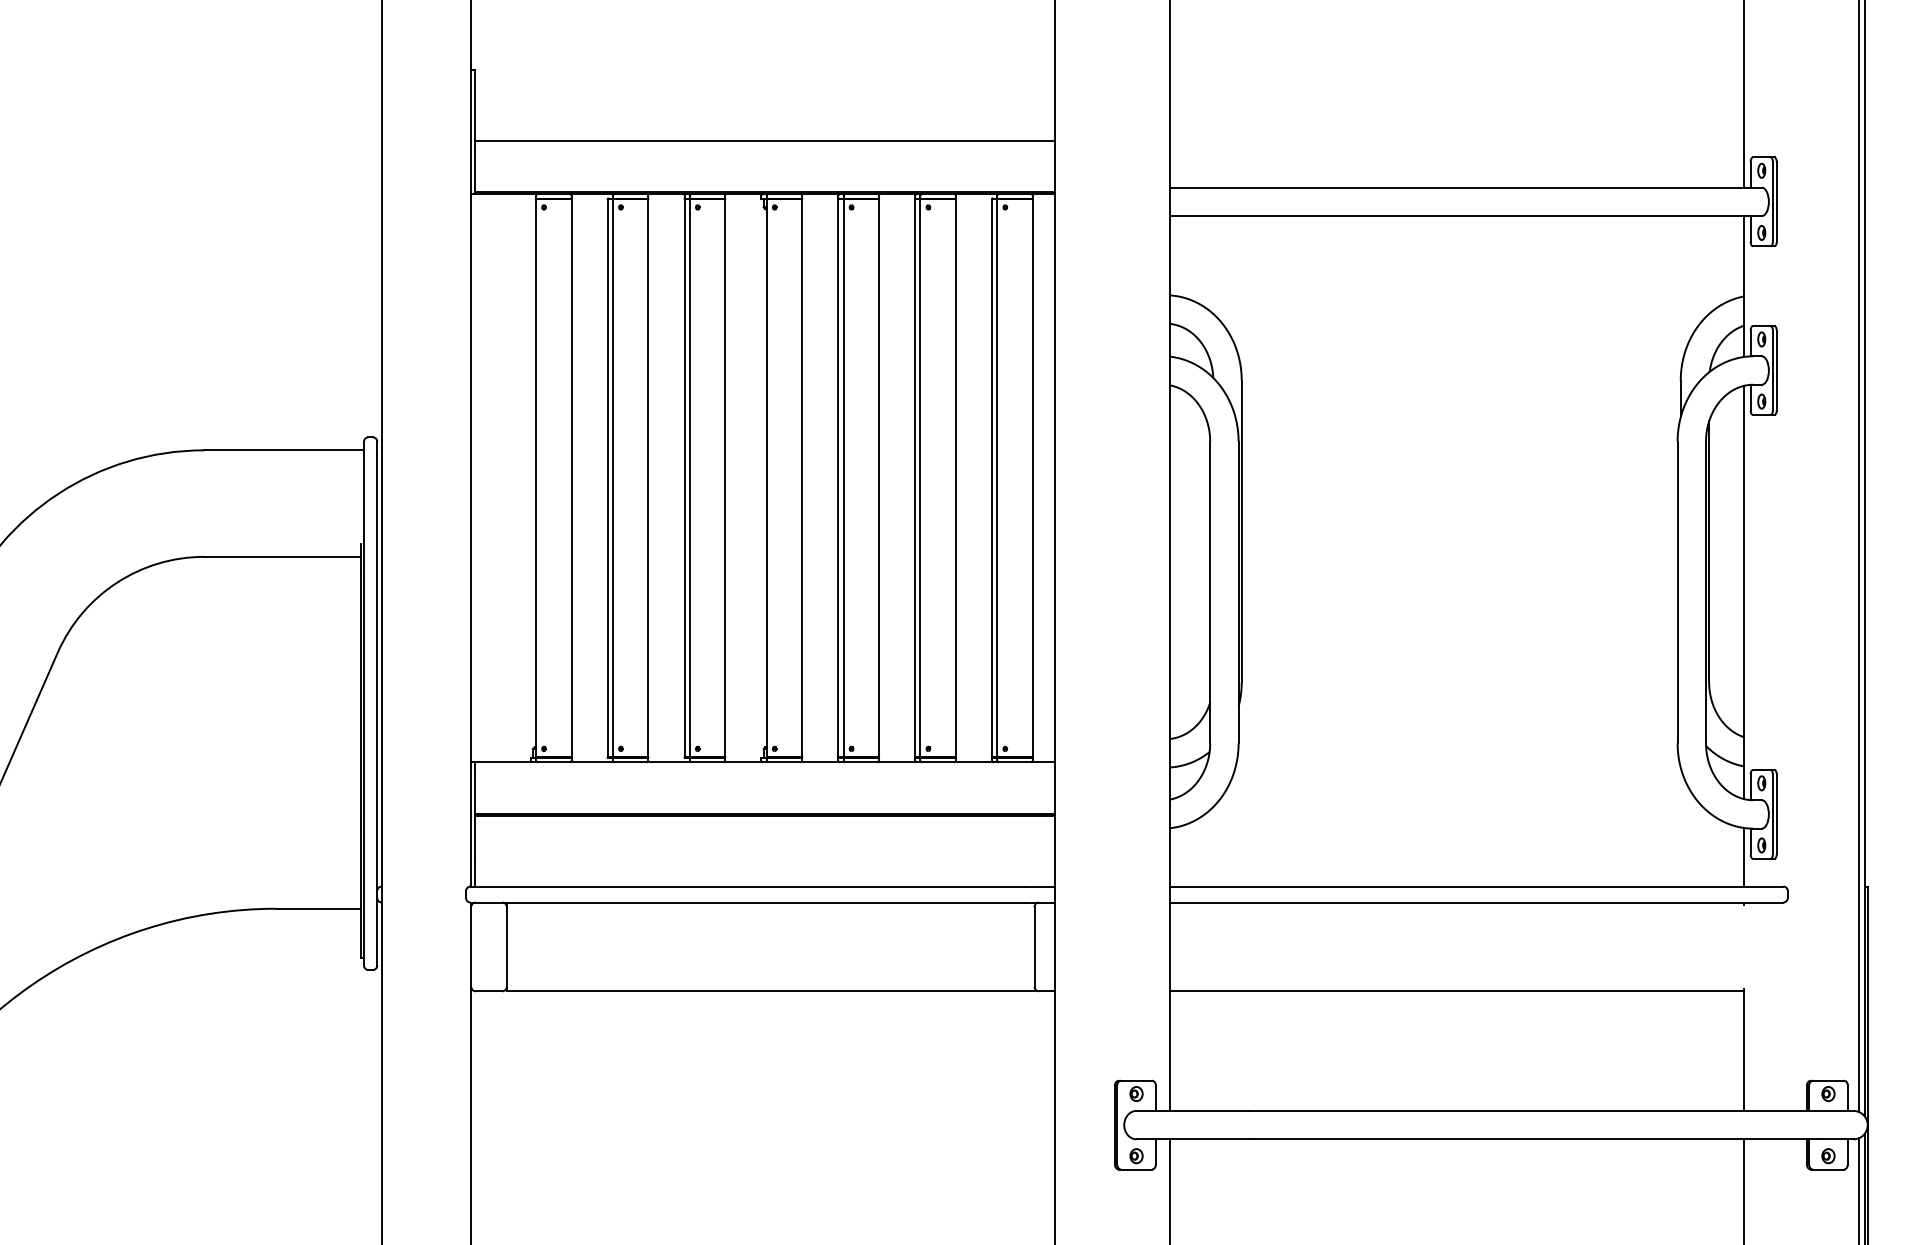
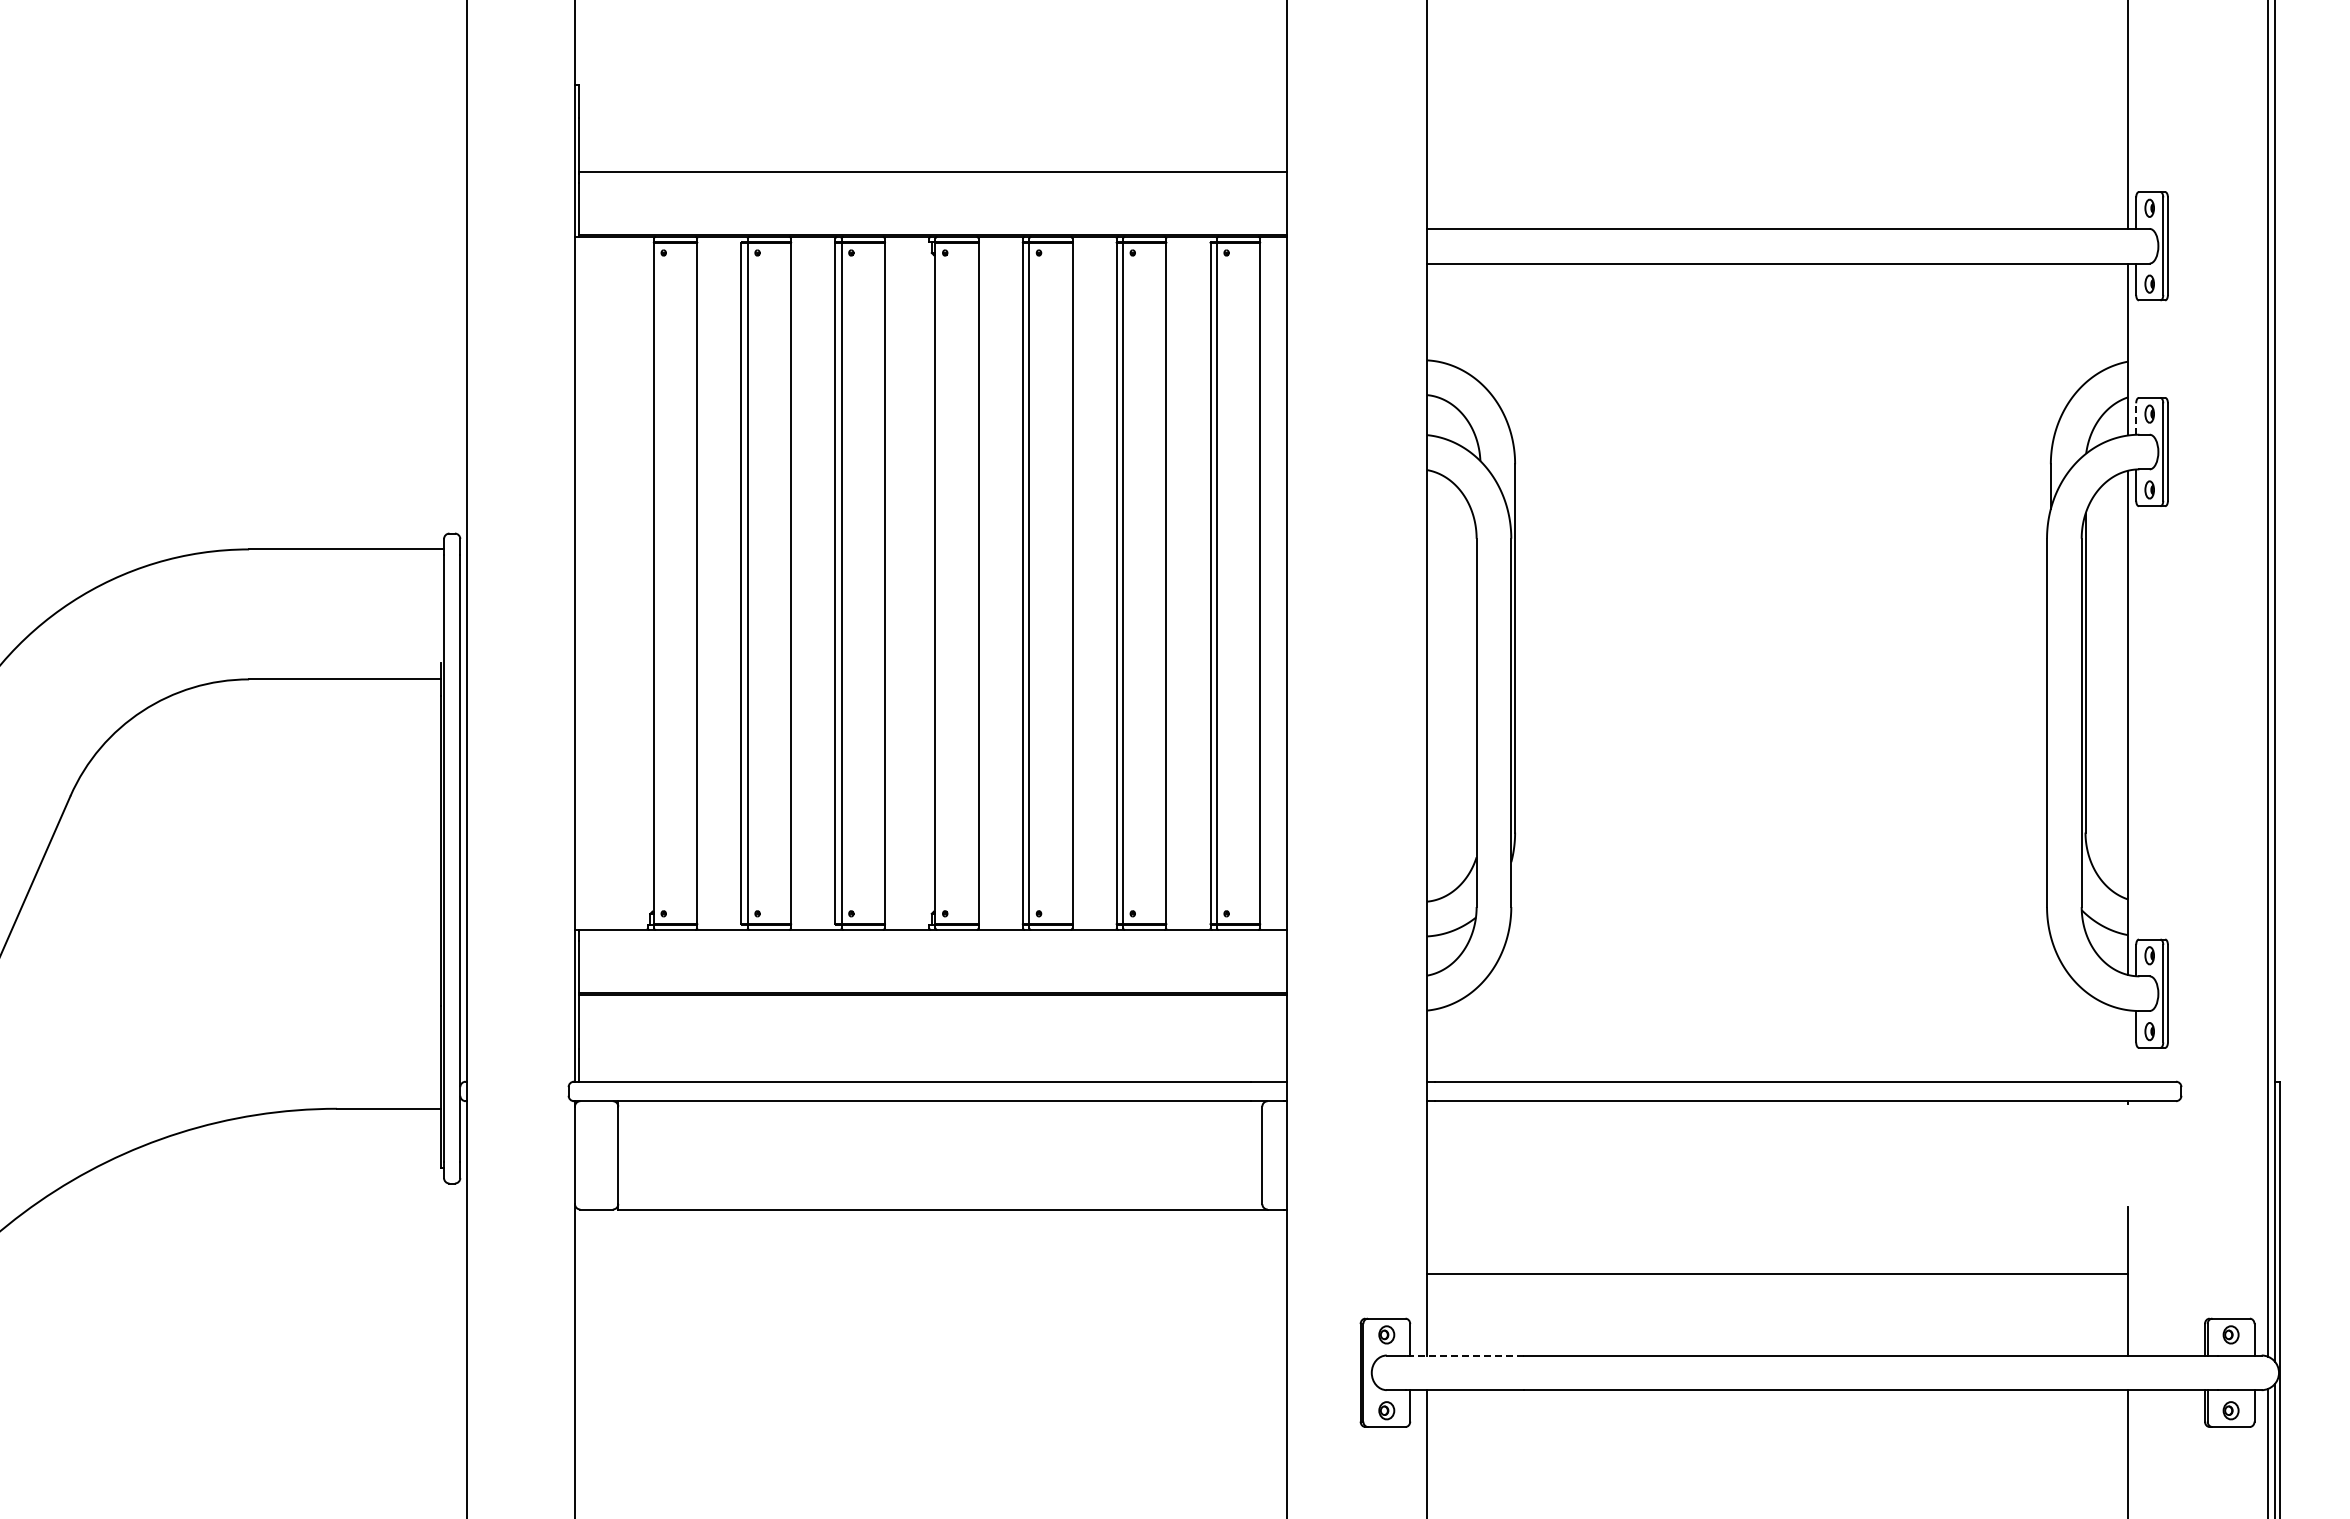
line: (1750, 343) -> (2136, 419), solid -> dashed
line: (1744, 856) -> (2128, 1045), removed
line: (1456, 991) -> (1777, 1273), moved
line: (1200, 1110) -> (1464, 1355), solid -> dashed

